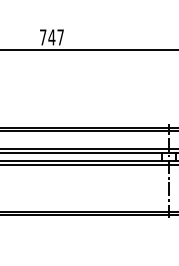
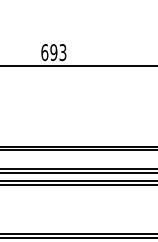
text: (51, 37) -> (53, 52), 747 -> 693

